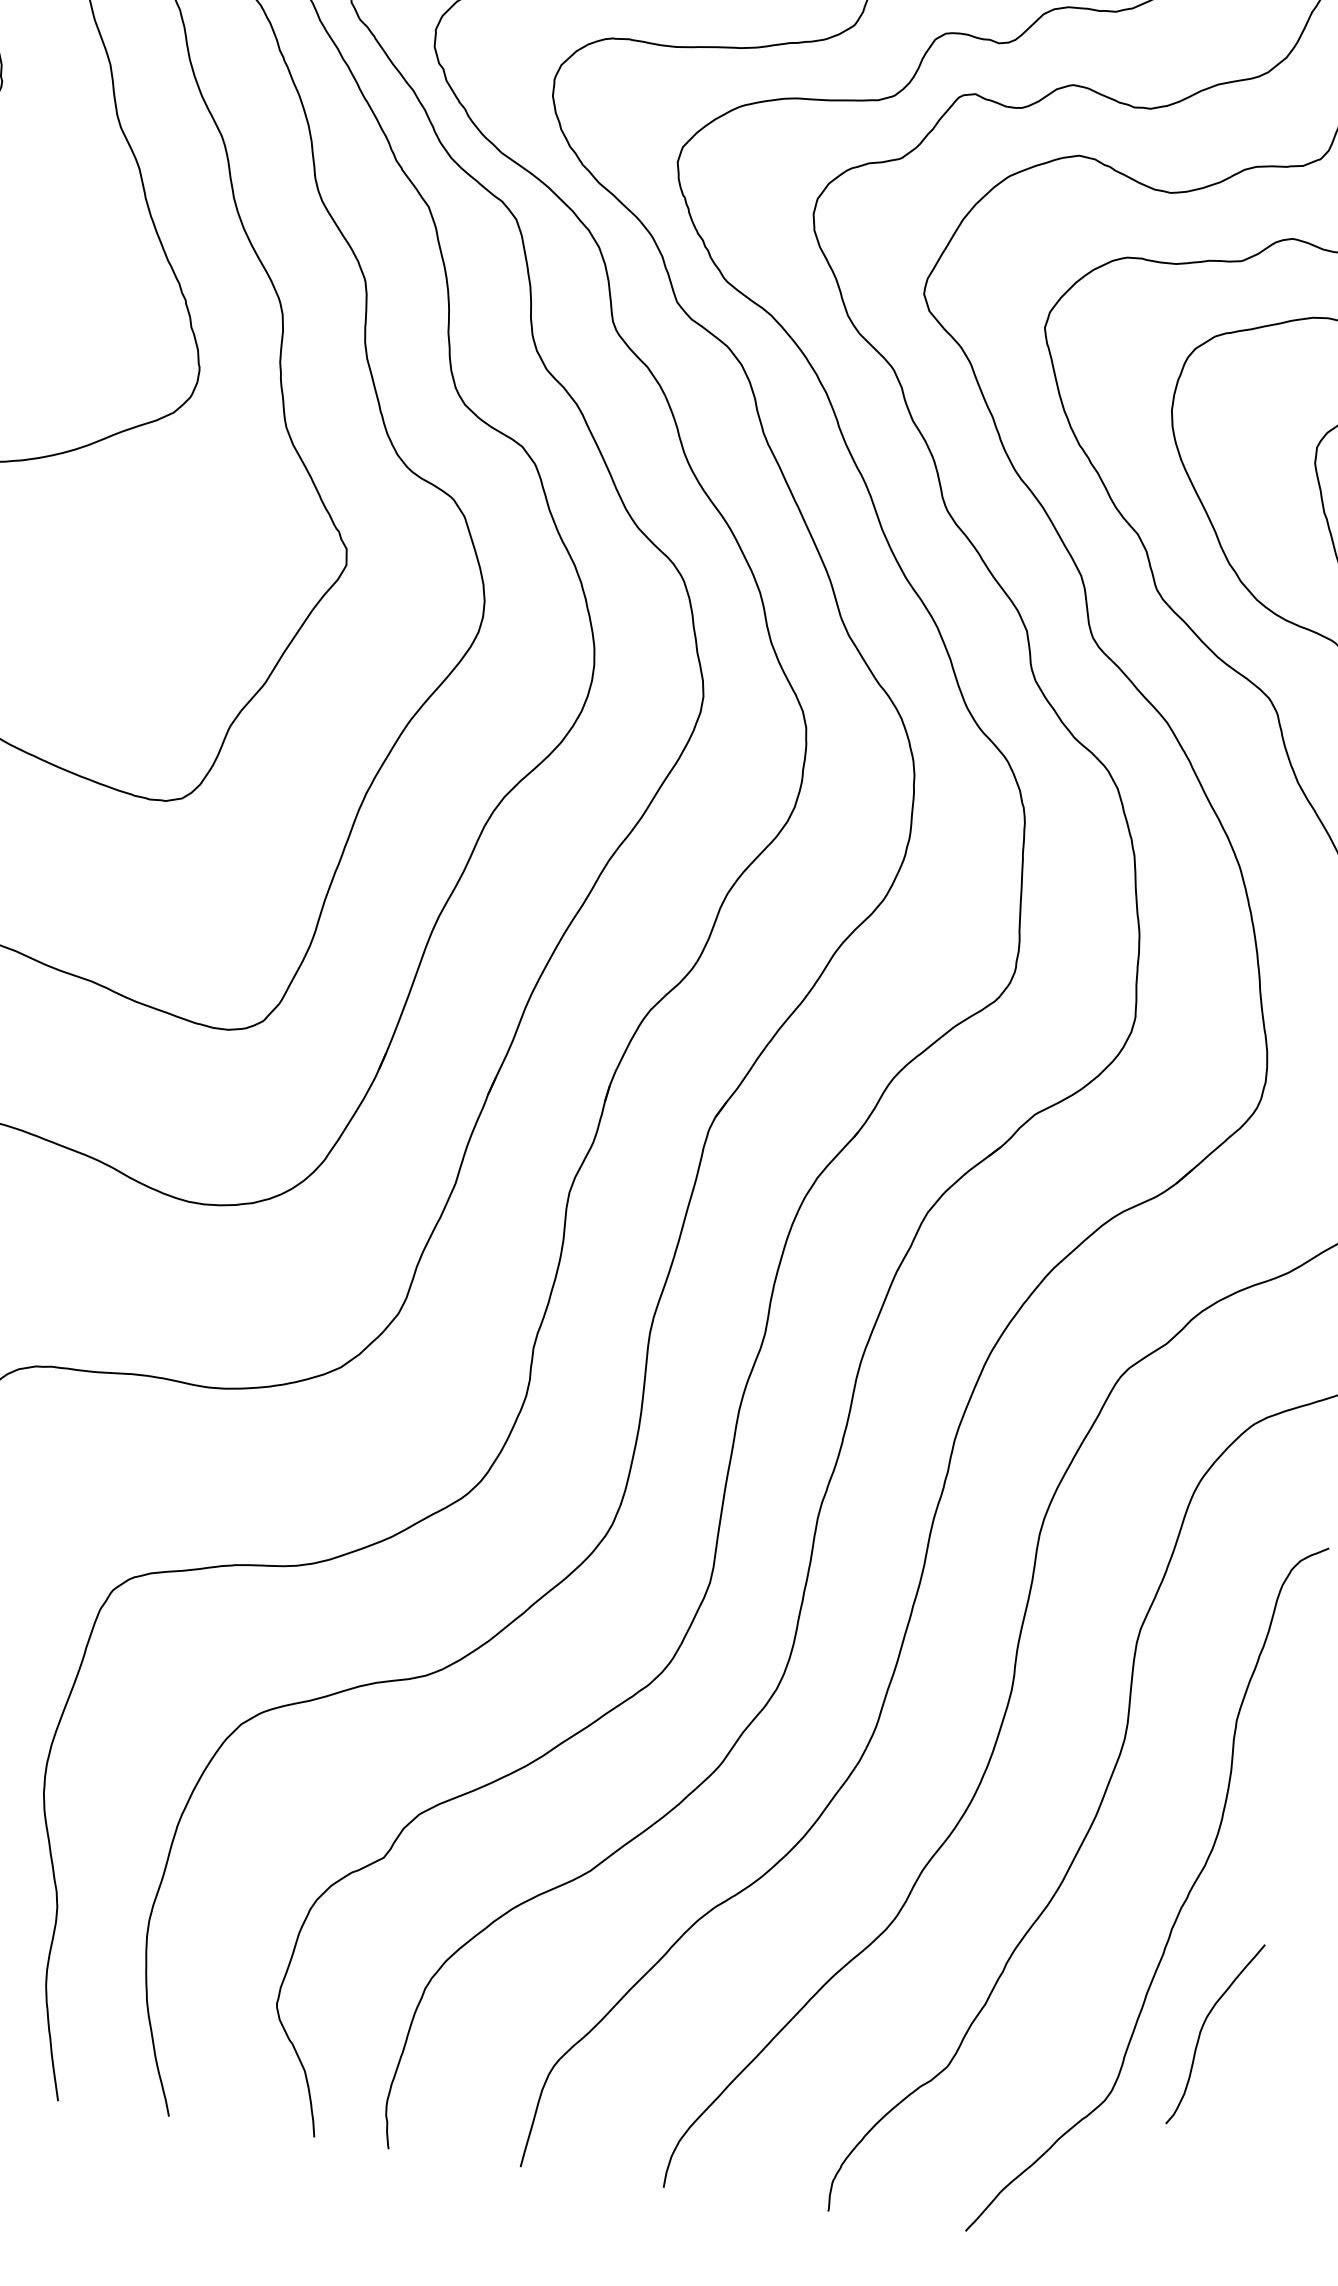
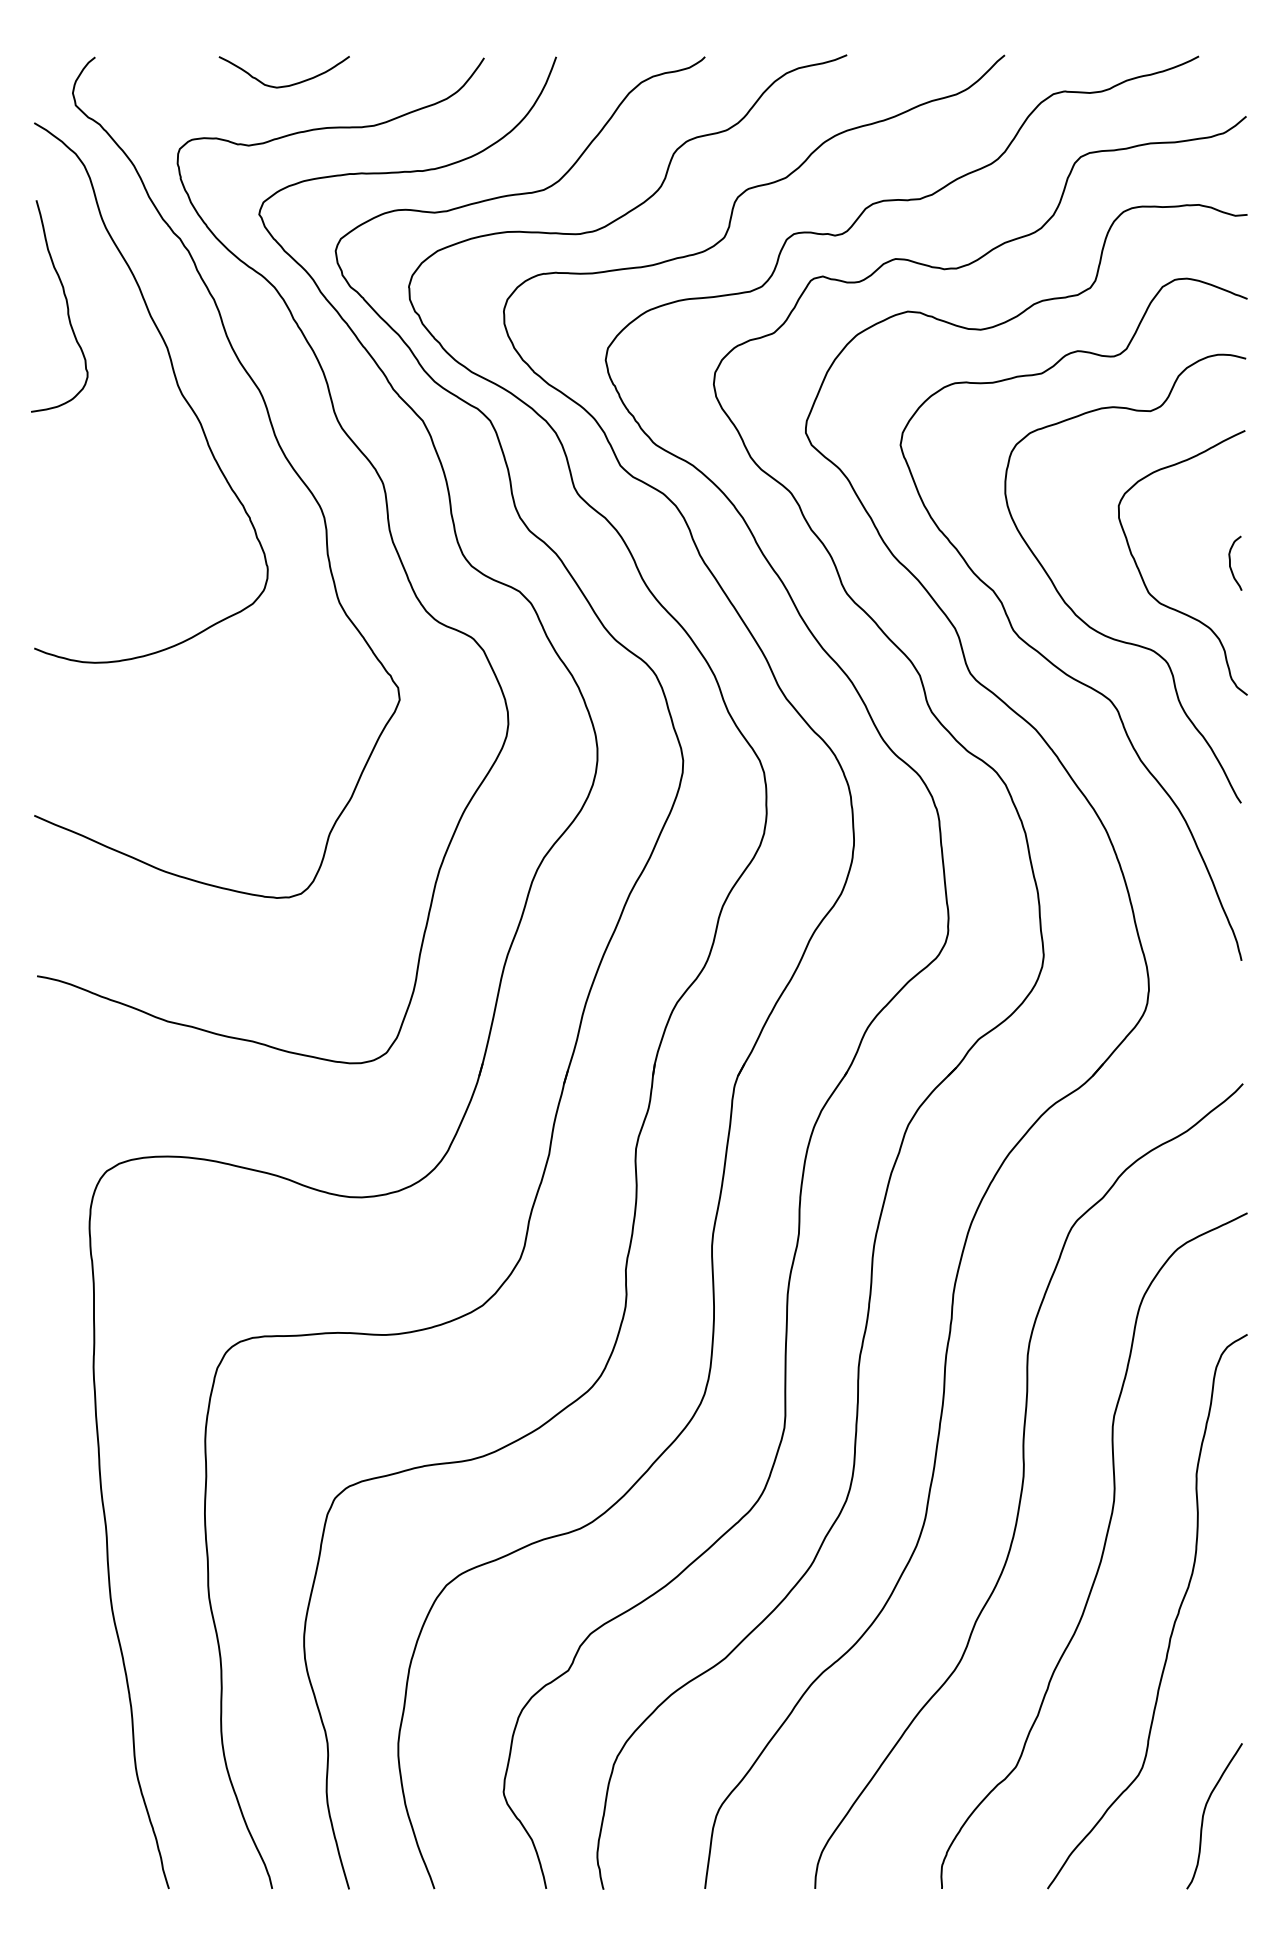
curve: (1202, 2031) -> (1204, 1815), moved

